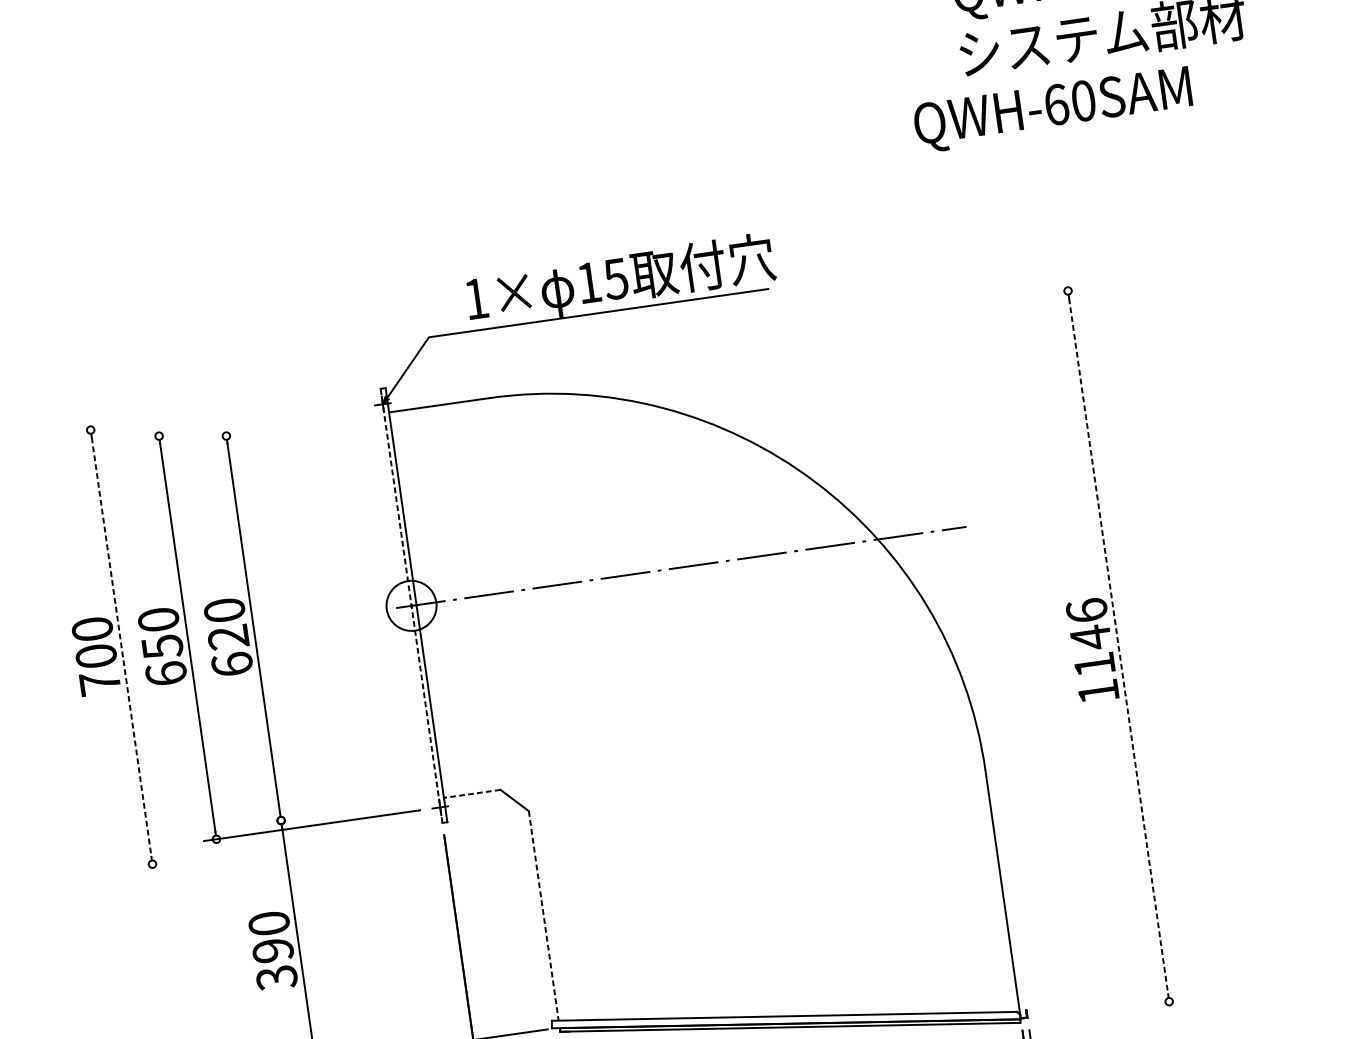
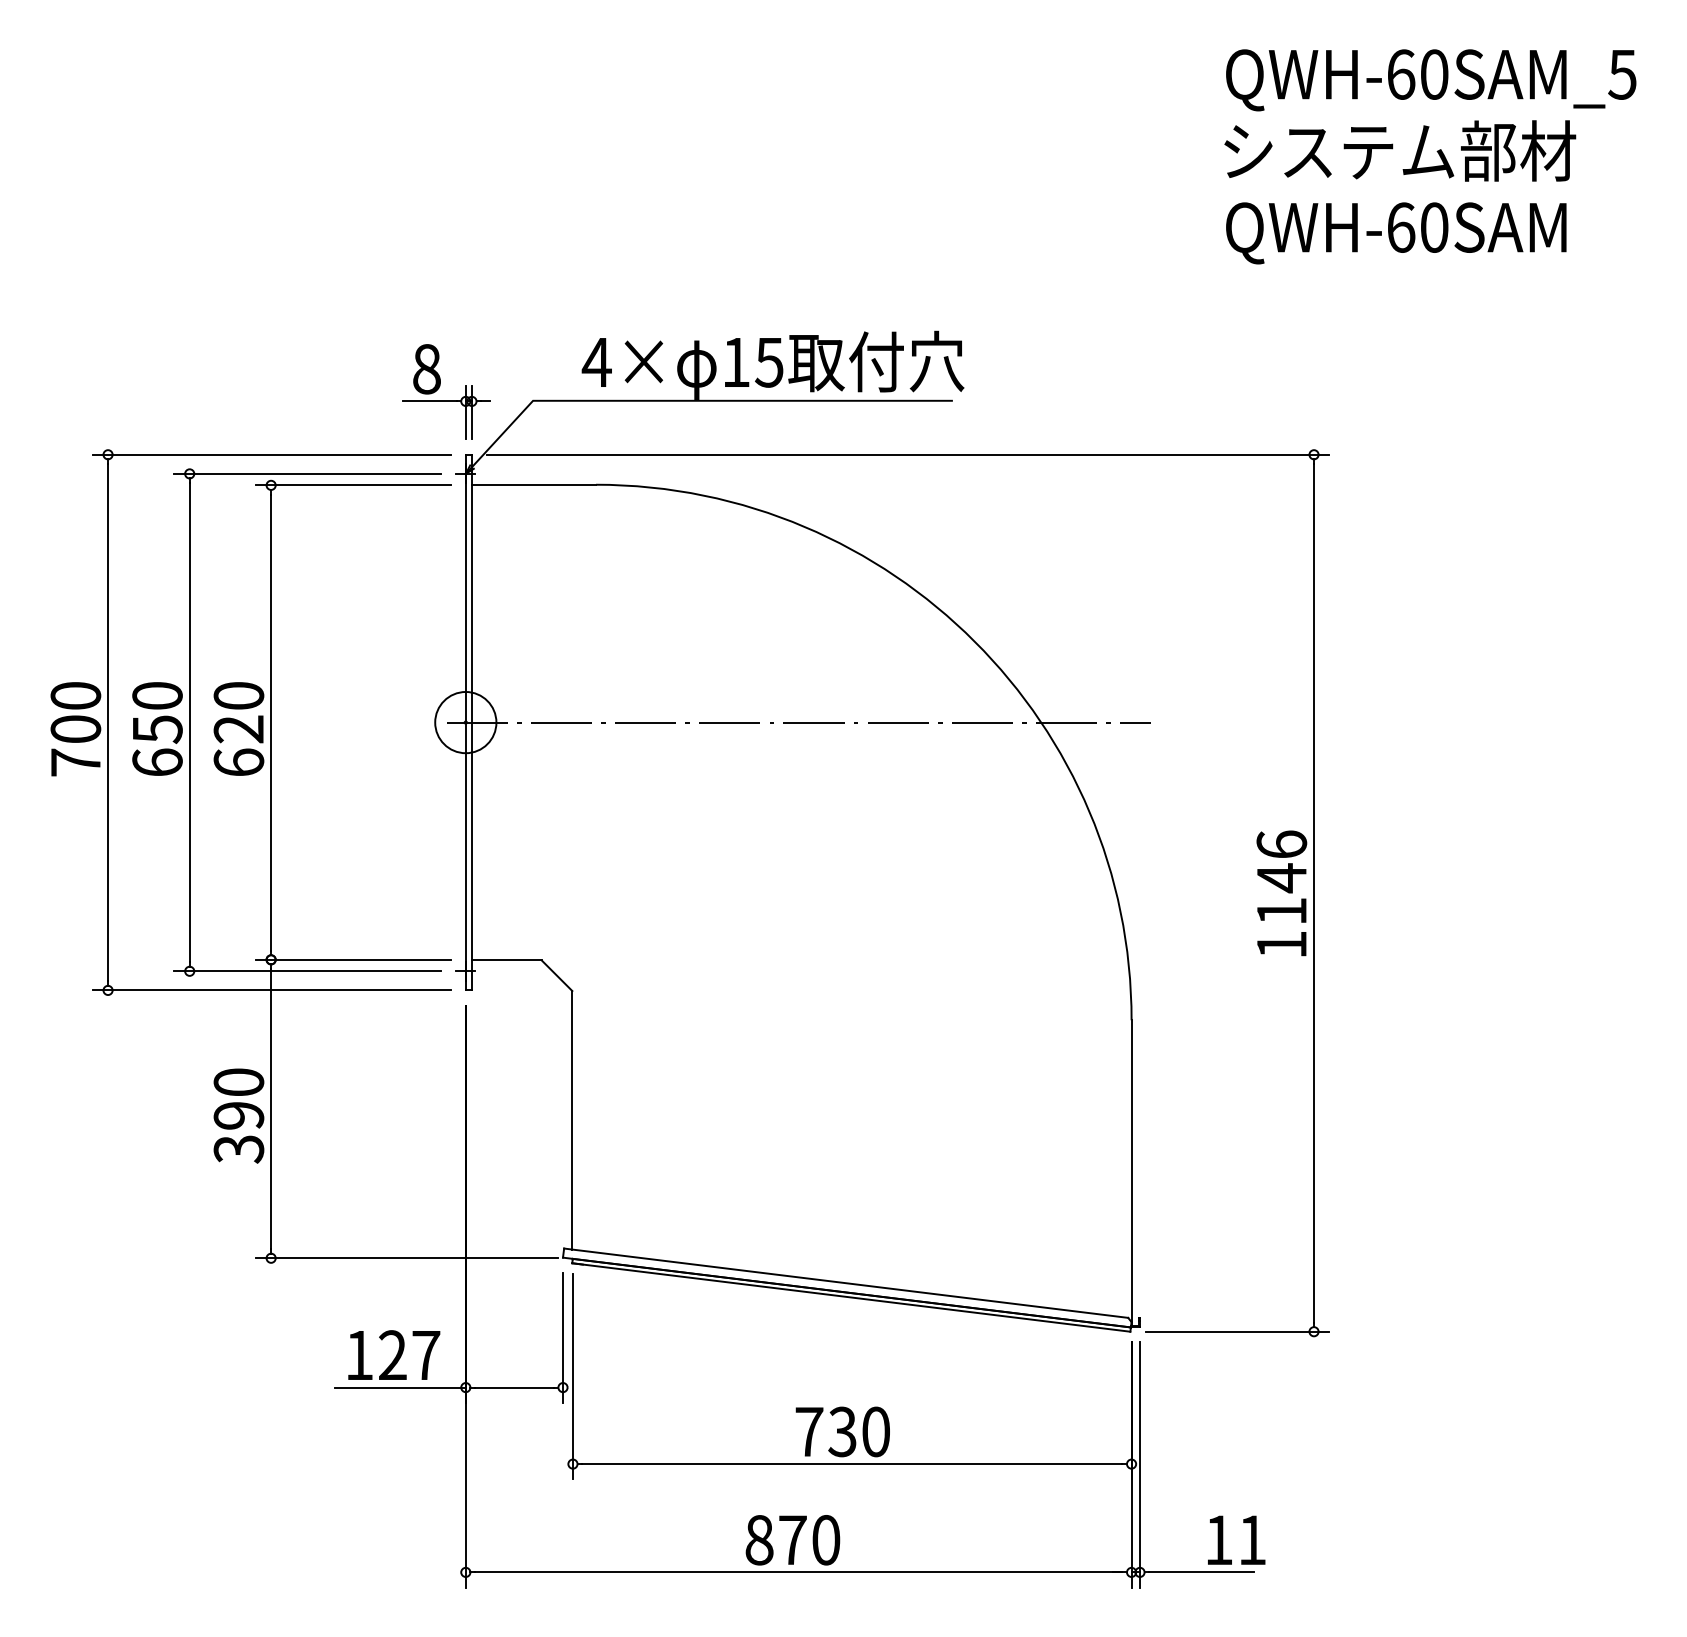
text: (1053, 110) -> (1396, 233), moved
text: (475, 298) -> (596, 362), 1× -> 4×
line: (739, 337) -> (908, 454), added
part: (351, 338) -> (439, 388), added
line: (223, 411) -> (271, 454), added
line: (254, 422) -> (307, 473), added
line: (292, 426) -> (352, 485), added
line: (411, 605) -> (465, 722), dashed -> solid
line: (1119, 646) -> (1314, 893), dashed -> solid
line: (121, 647) -> (108, 722), dashed -> solid
line: (471, 793) -> (506, 960), dashed -> solid
line: (347, 810) -> (352, 959), added
line: (284, 845) -> (271, 990), added
line: (543, 916) -> (572, 1120), dashed -> solid
line: (1107, 1010) -> (1237, 1331), added

